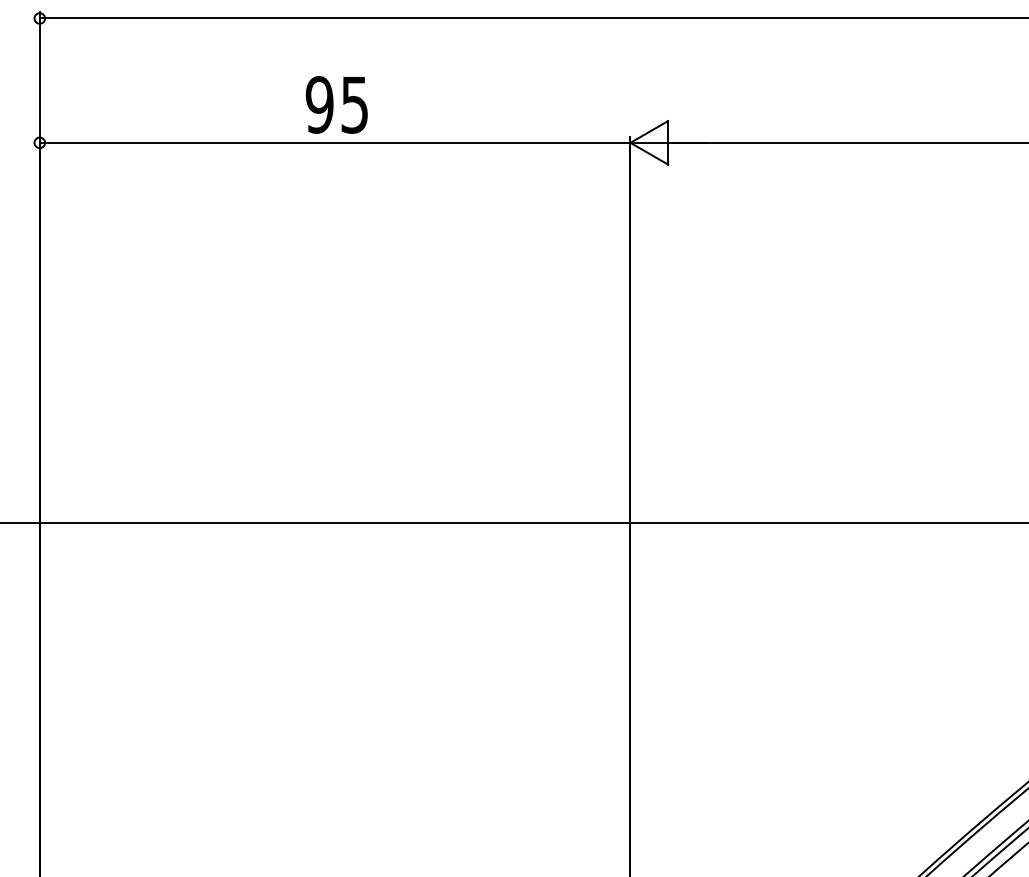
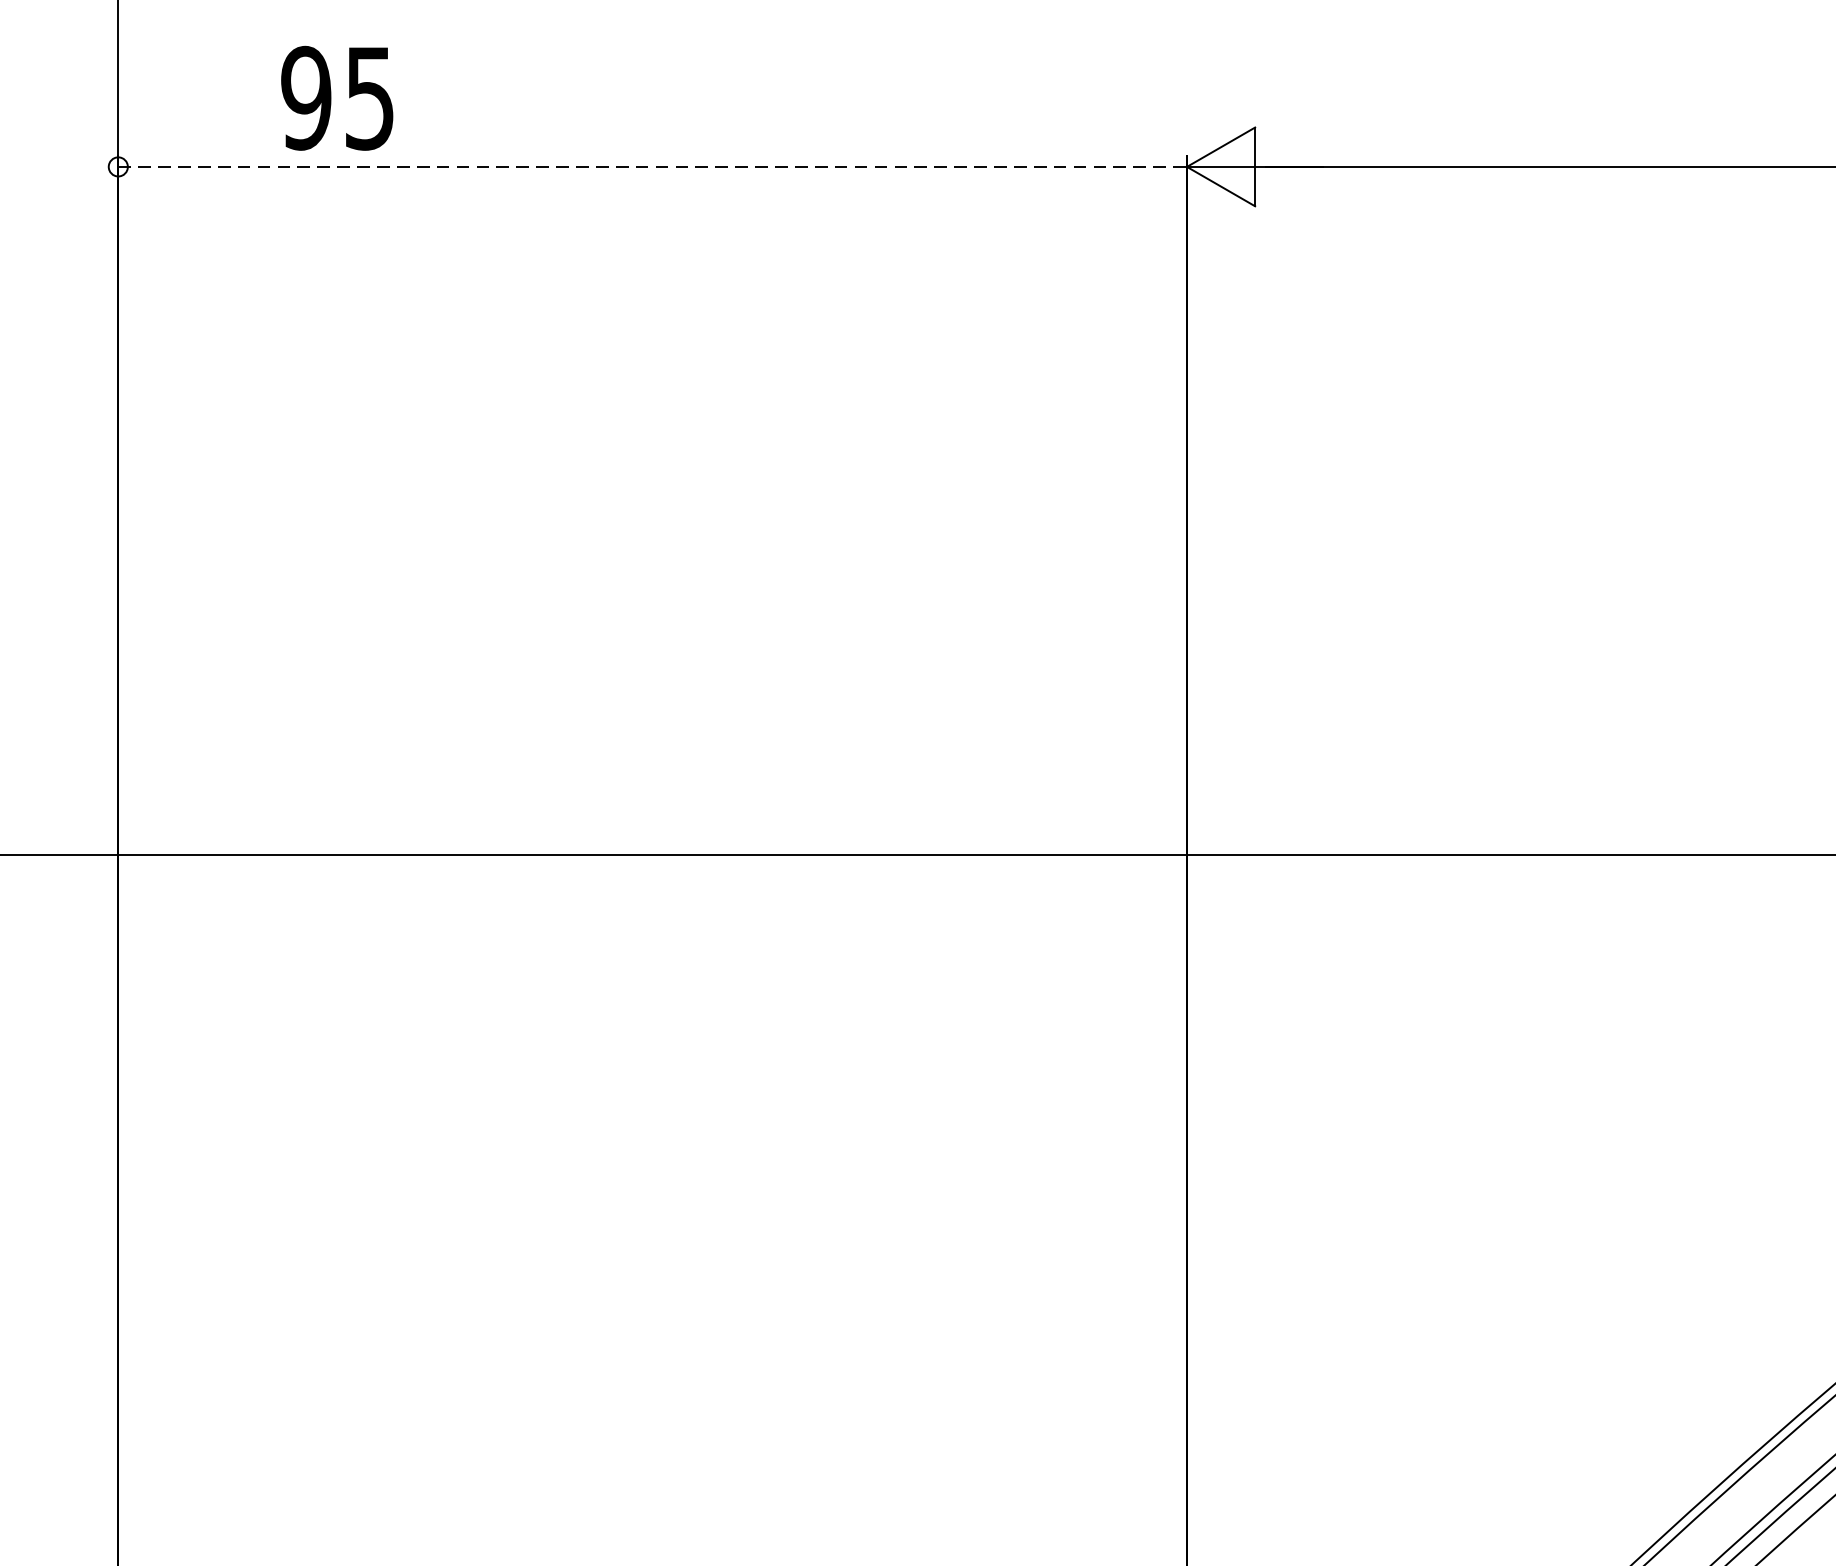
text: (336, 104) -> (336, 97), moved
line: (335, 142) -> (653, 166), solid -> dashed

